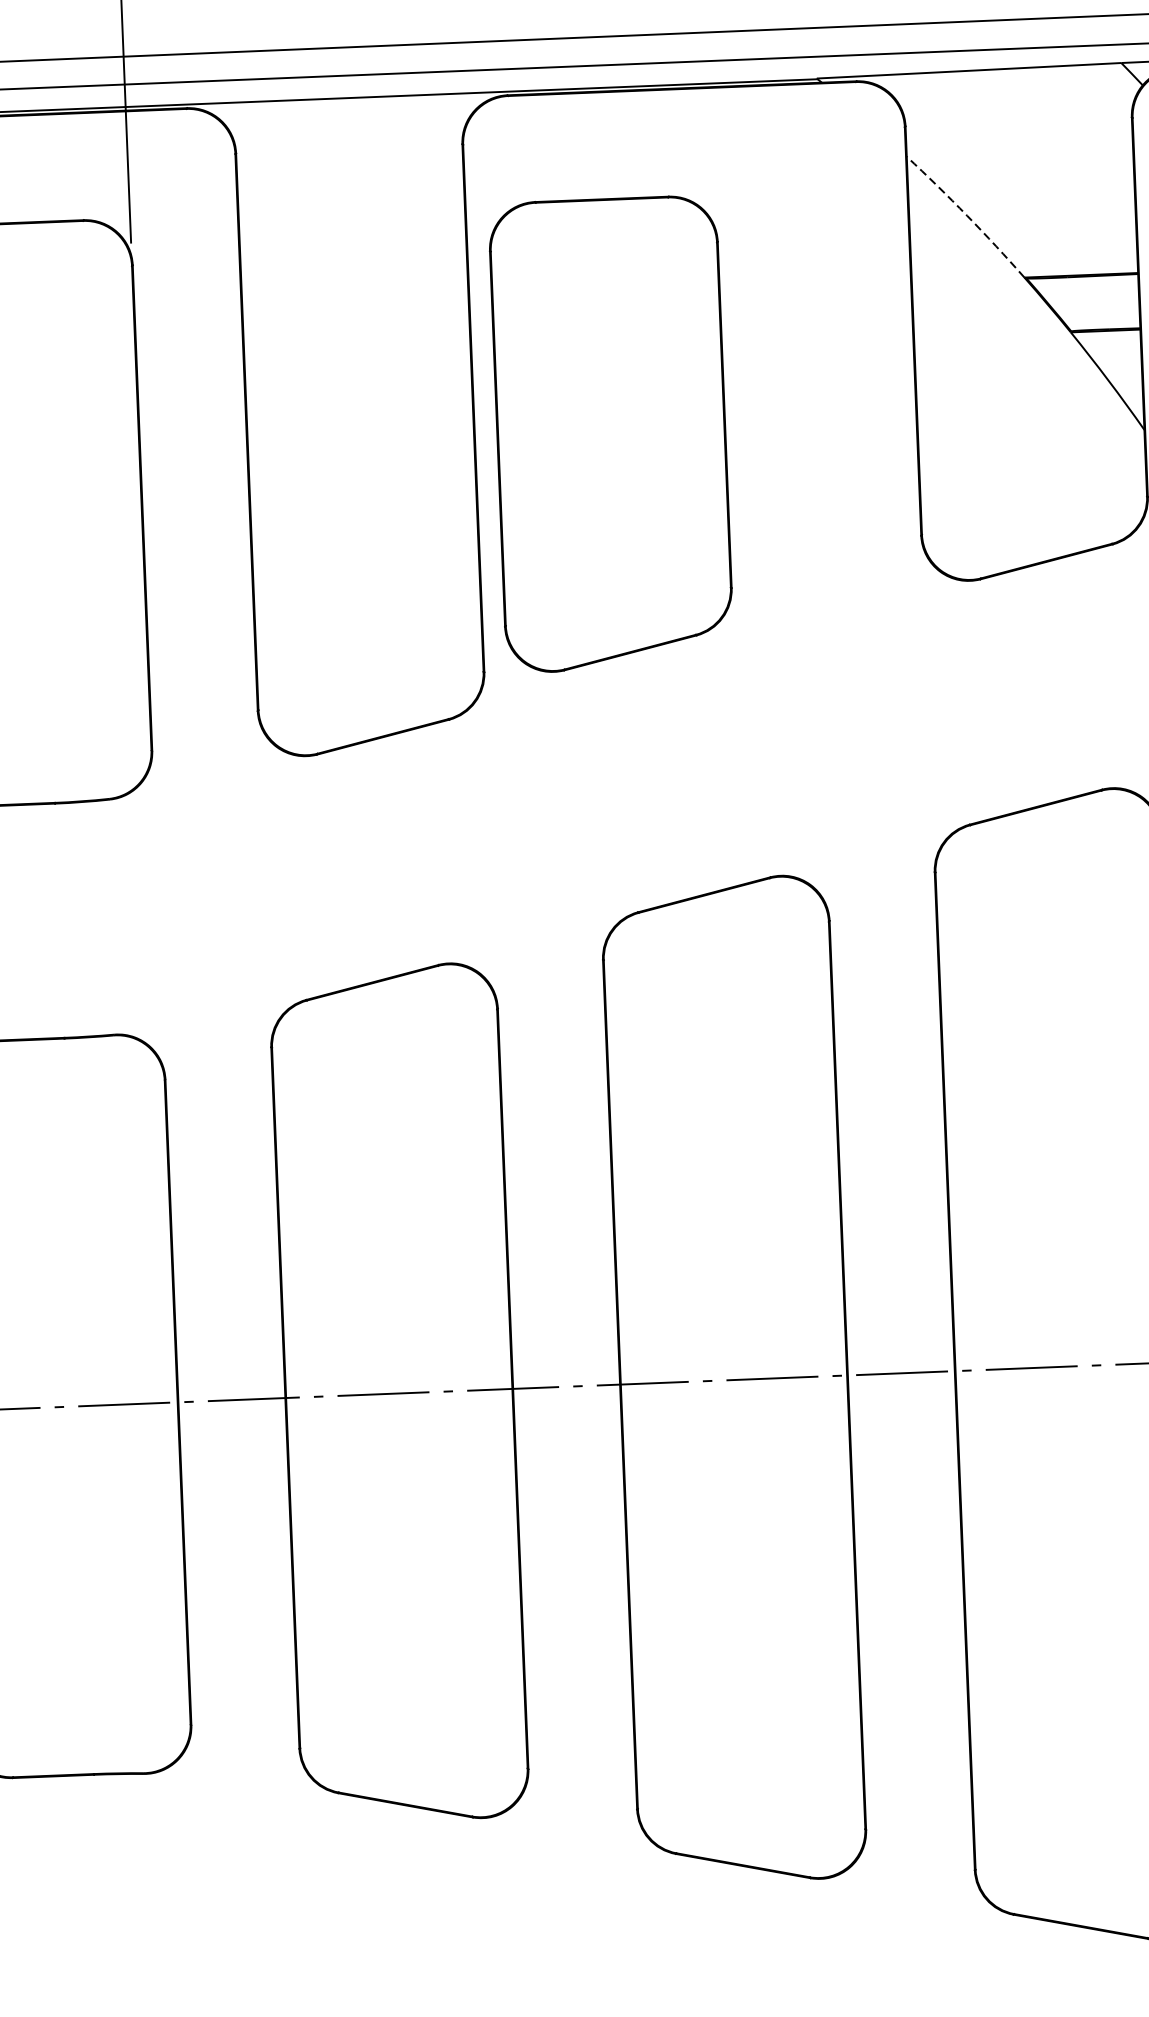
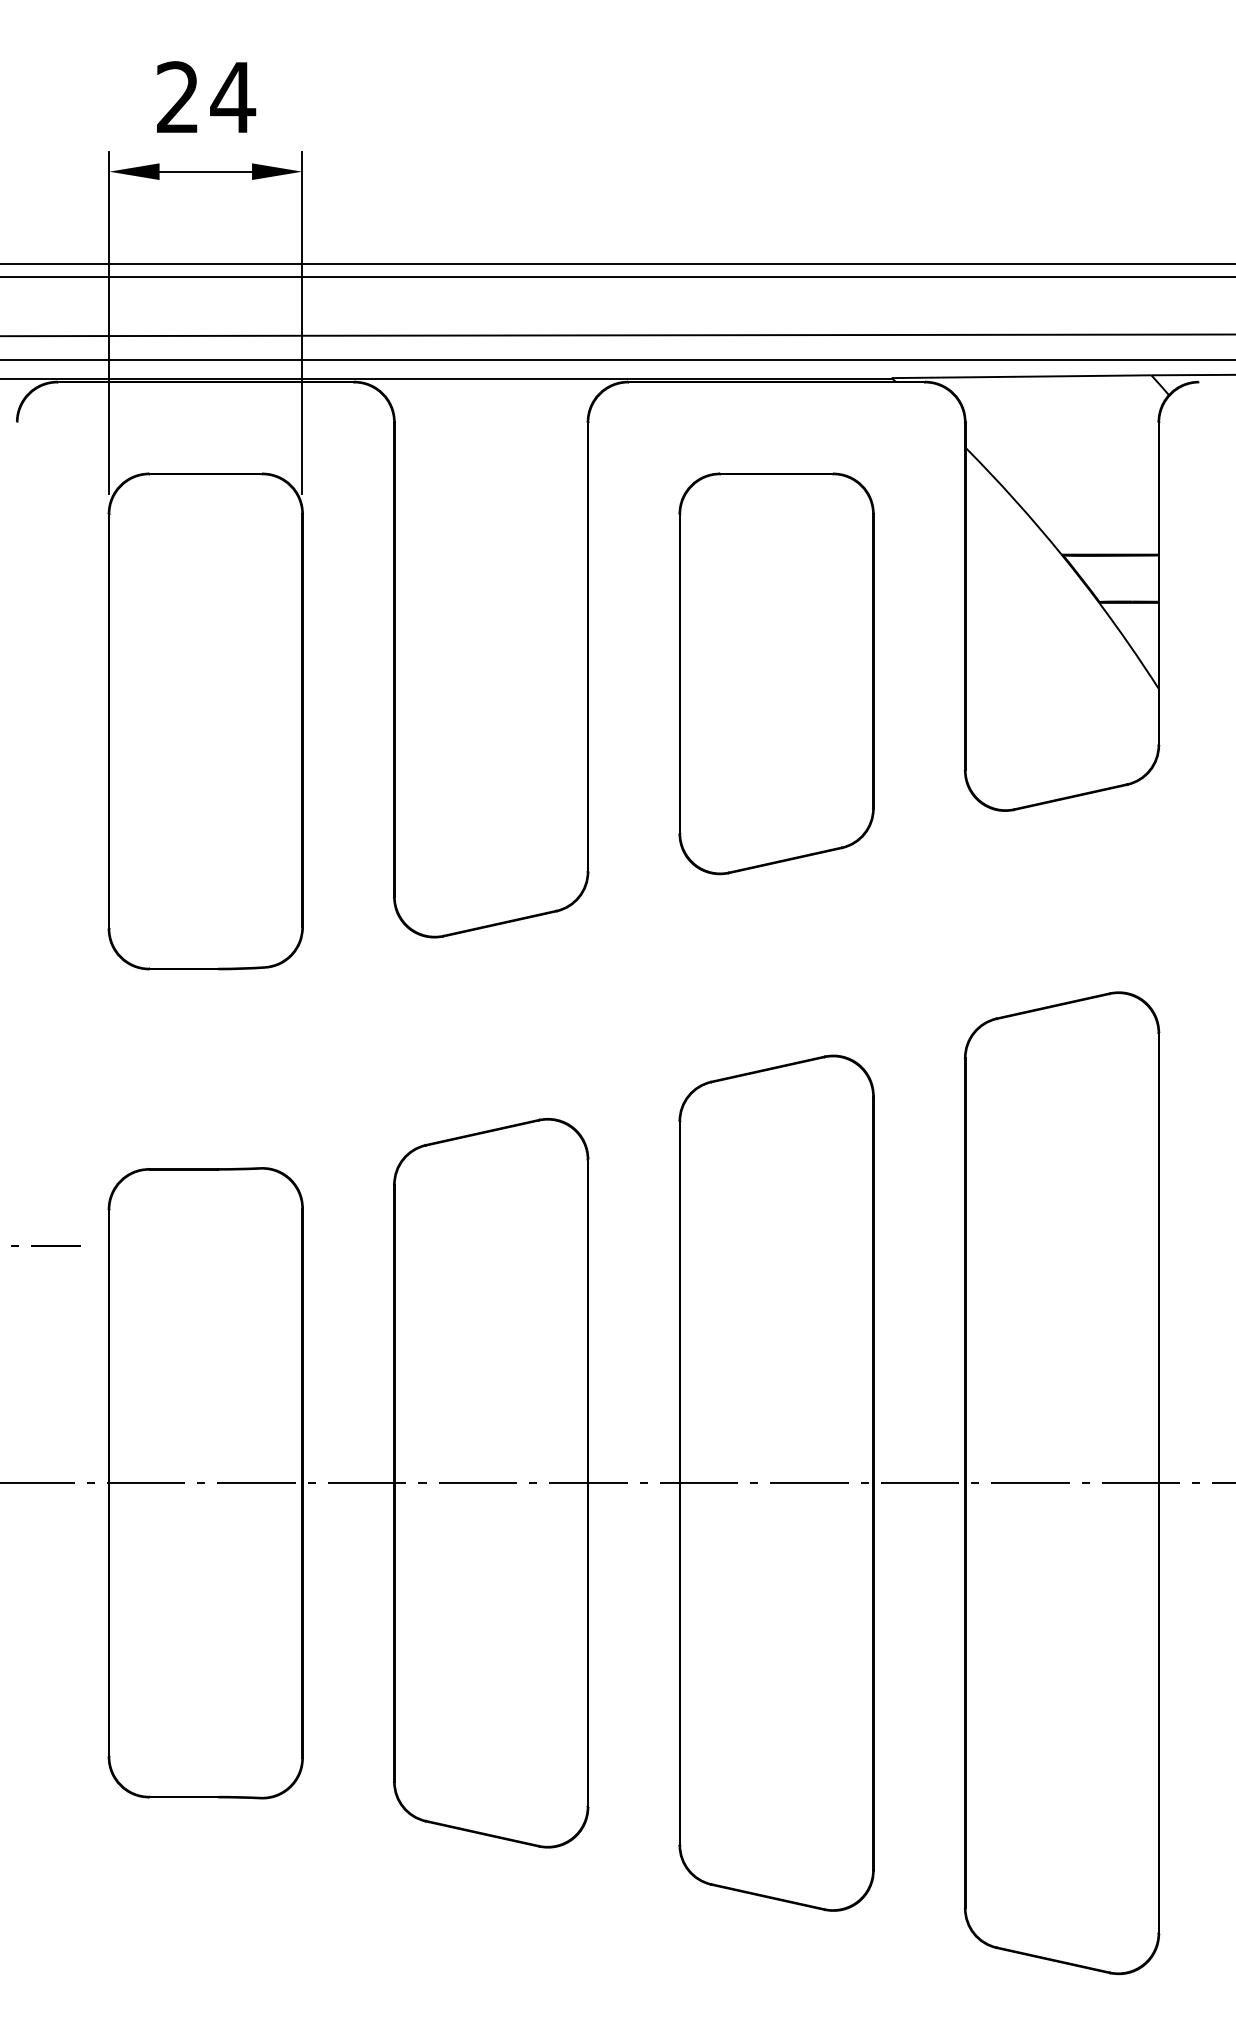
arc: (966, 216) -> (1014, 500), dashed -> solid
part: (611, 433) -> (776, 673), moved

